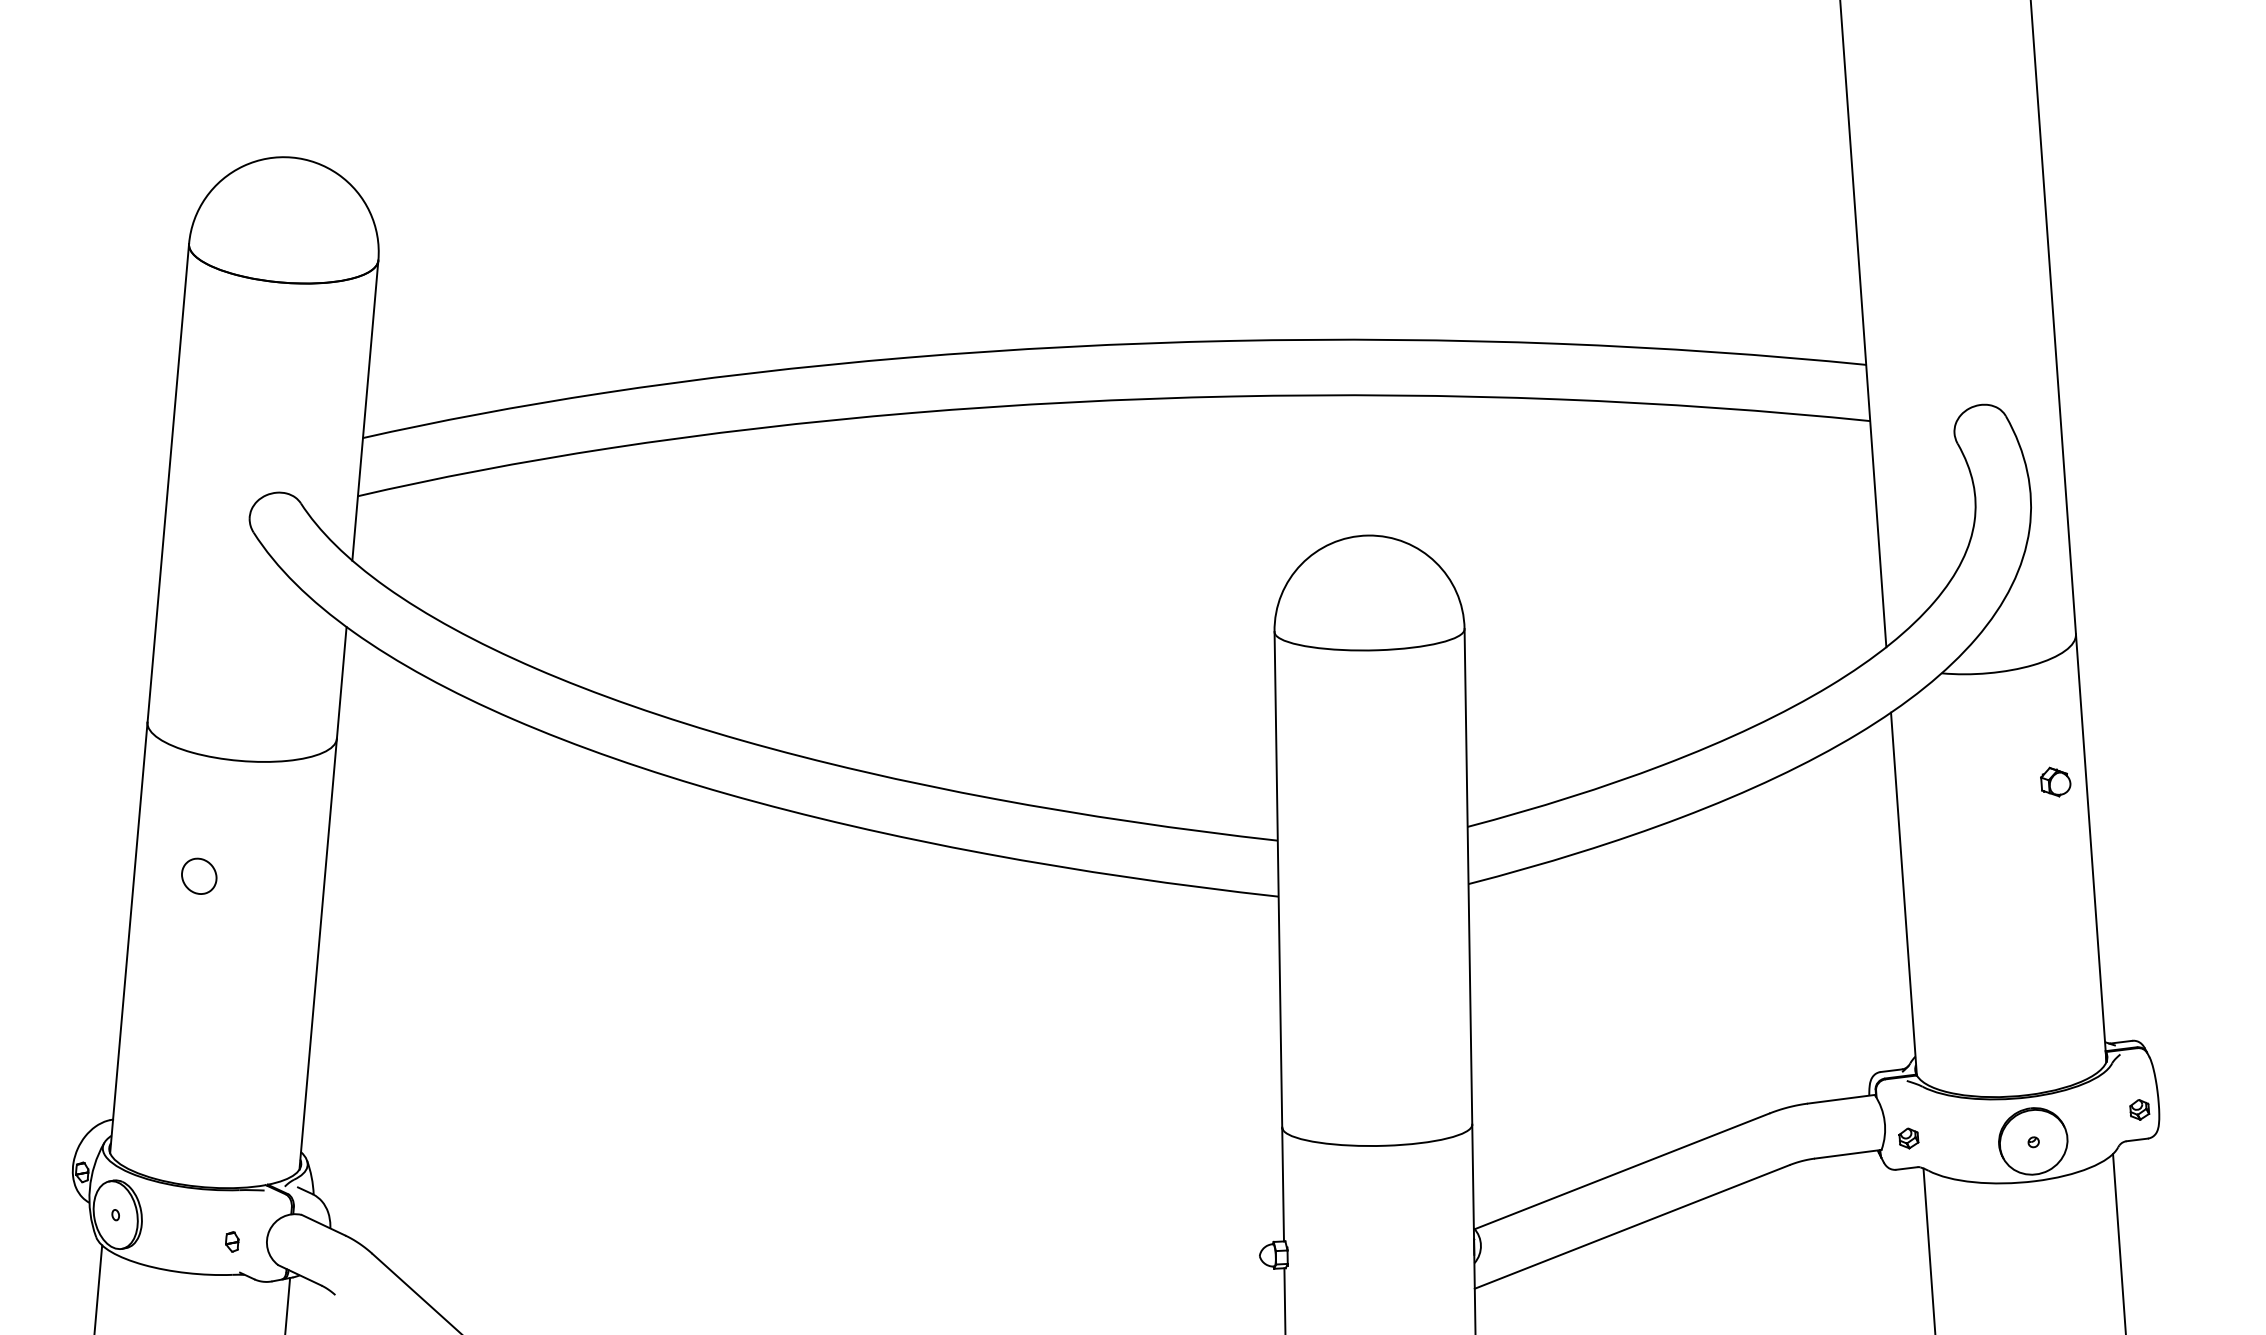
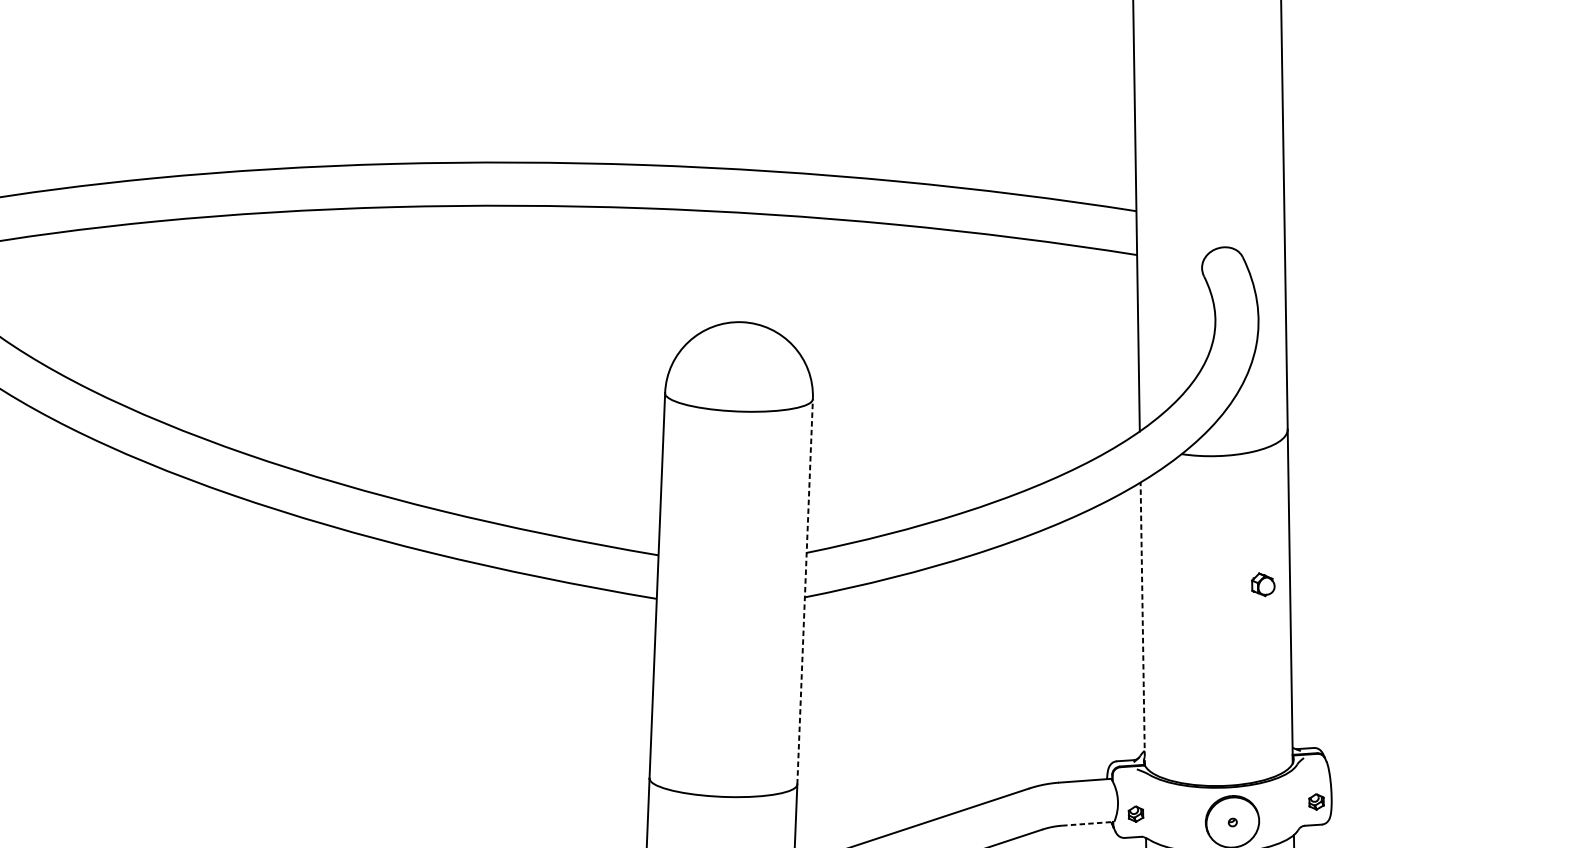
part: (2055, 781) -> (1263, 584), moved
line: (1468, 876) -> (805, 591), solid -> dashed
line: (1903, 894) -> (1142, 624), solid -> dashed
line: (1848, 1154) -> (1088, 823), solid -> dashed

